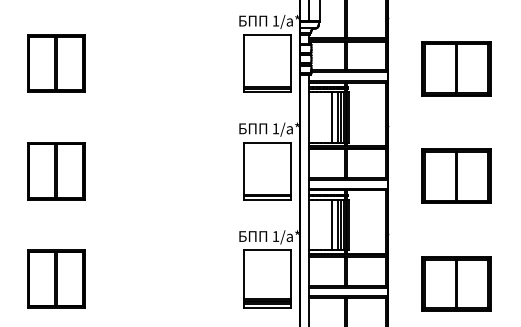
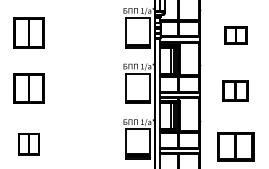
part: (456, 68) -> (235, 35), size x0.6
part: (456, 175) -> (235, 90), size x0.7
part: (55, 277) -> (28, 143), size x0.7

